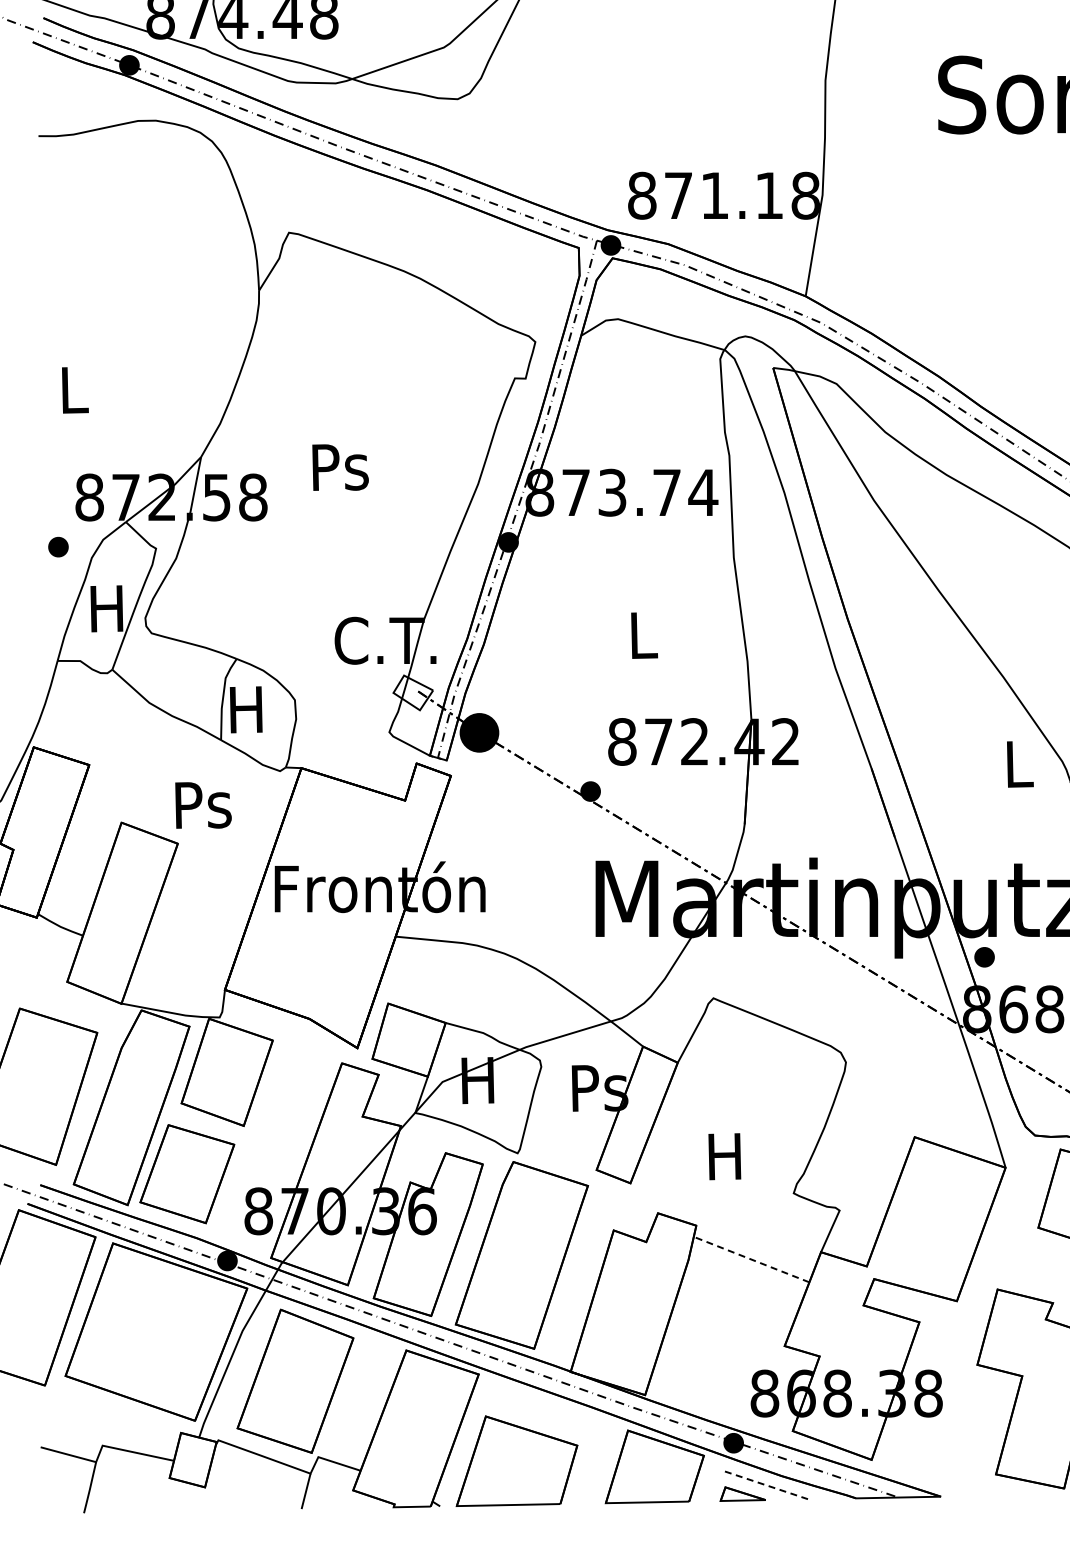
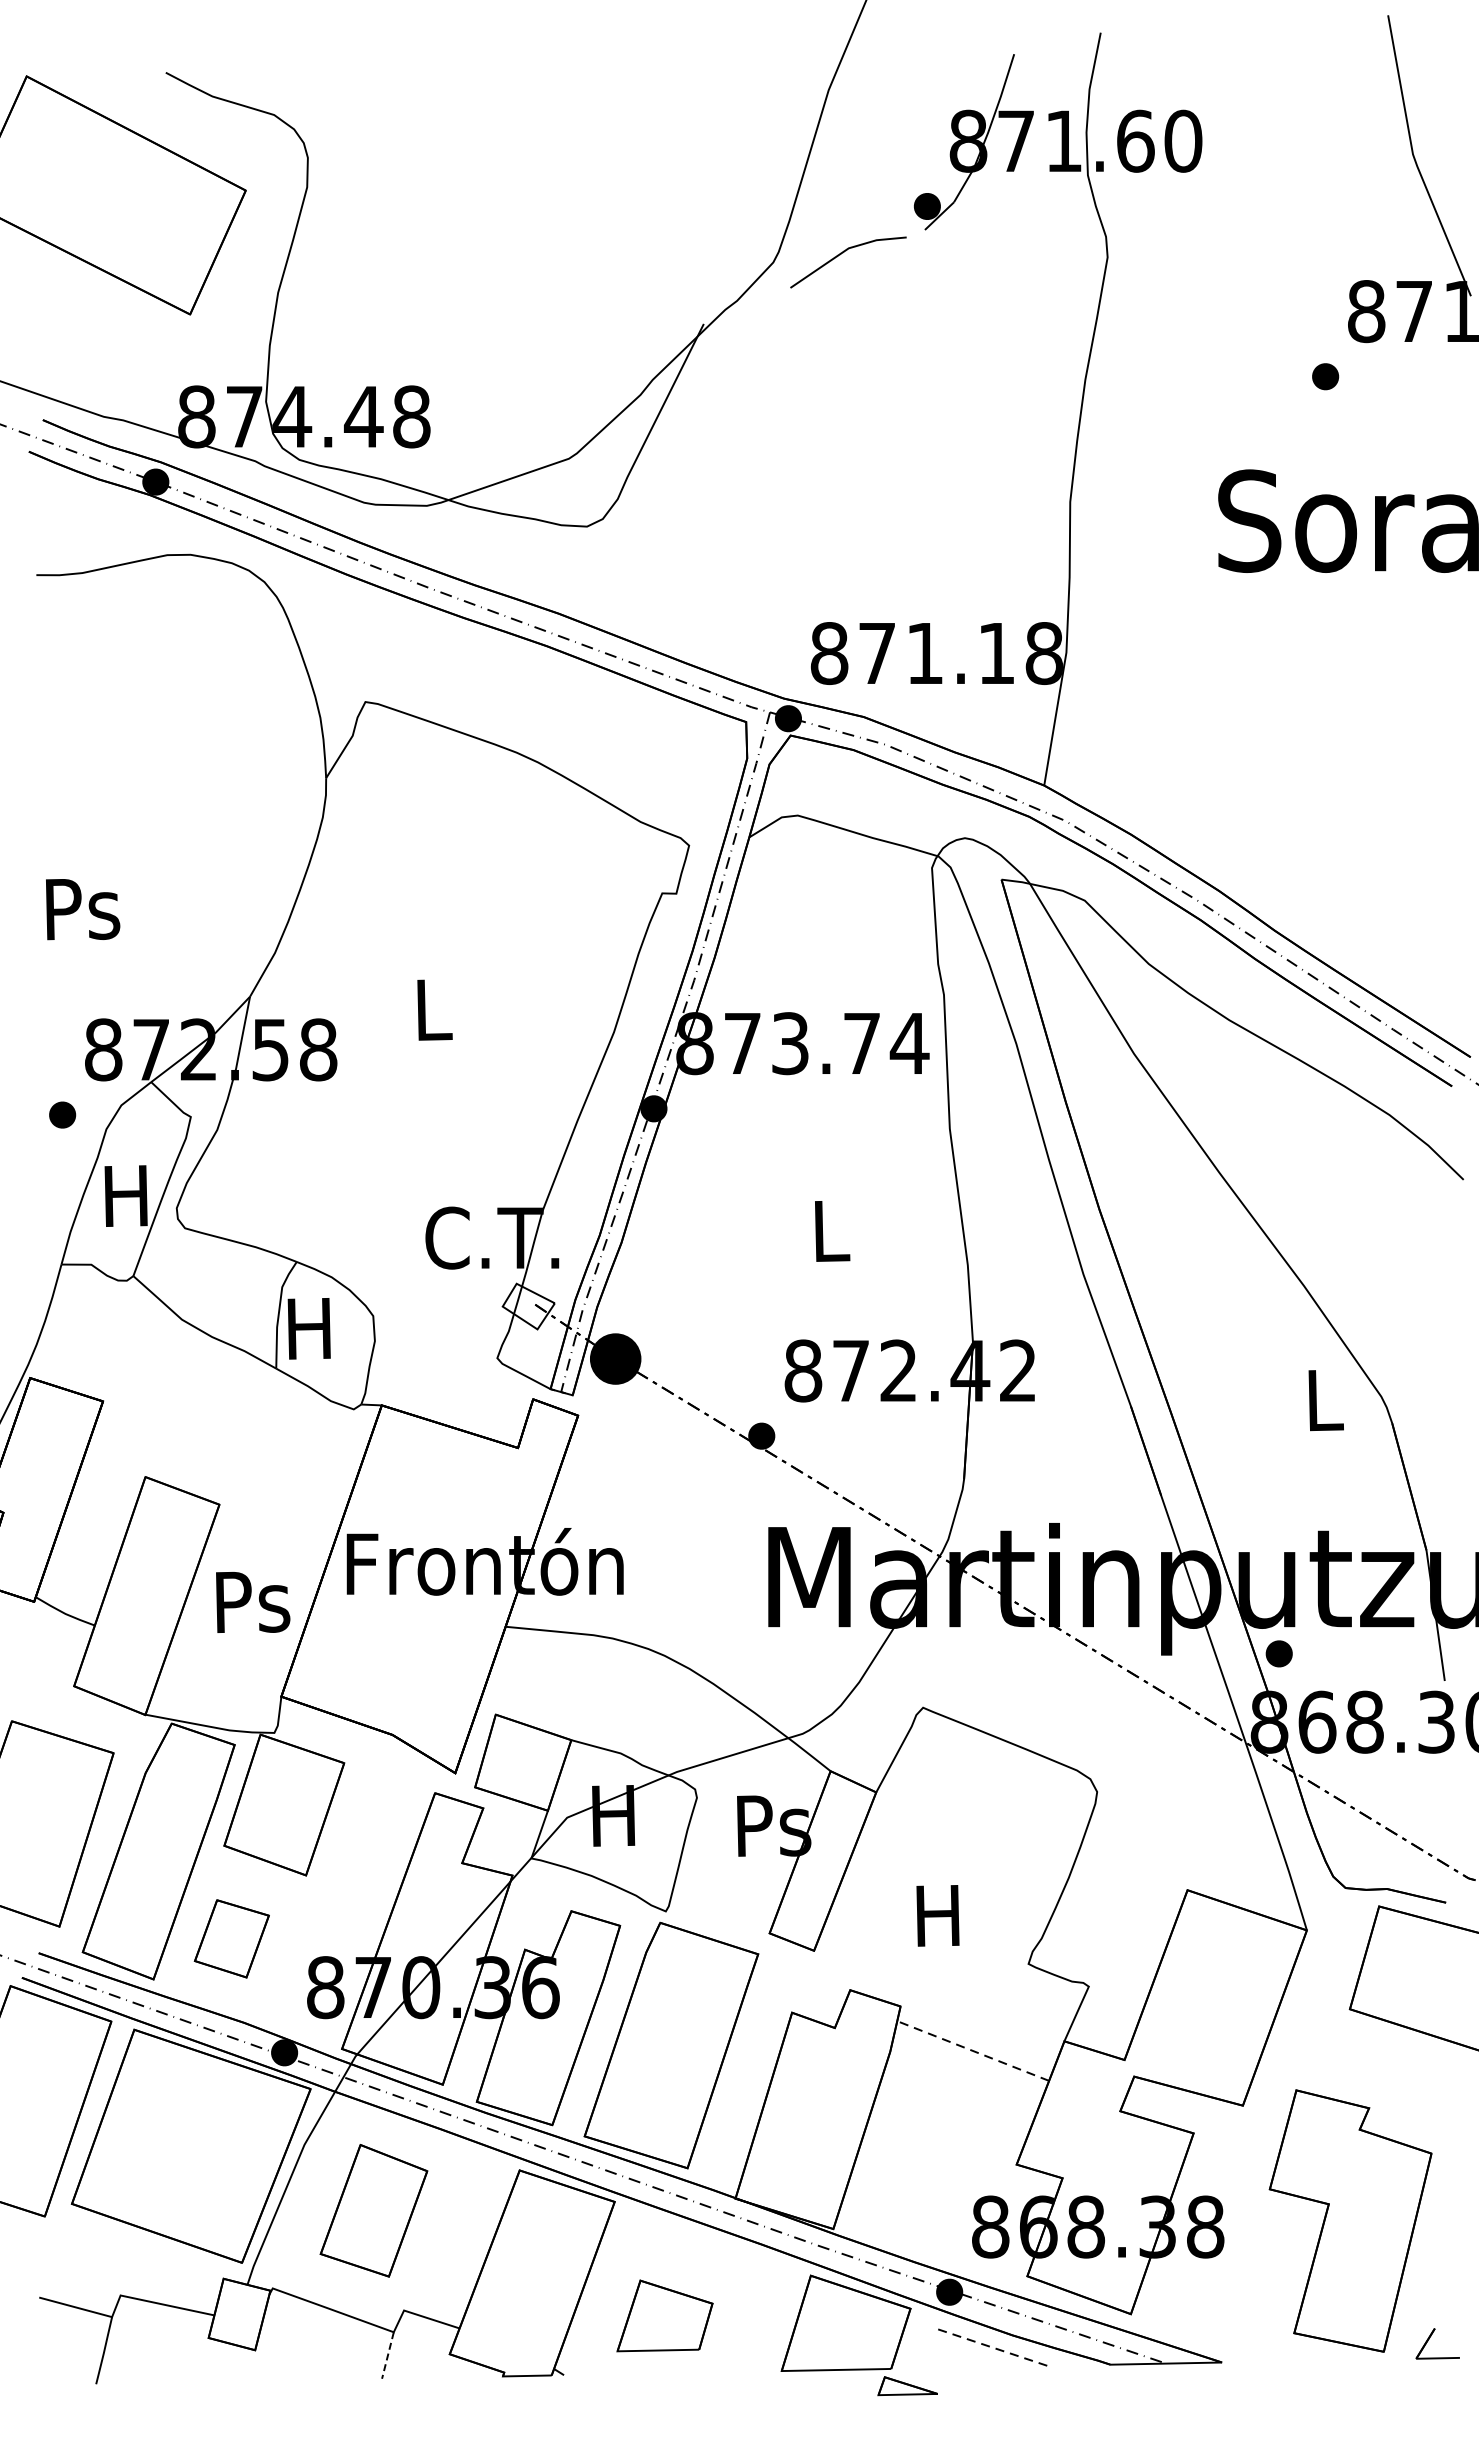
text: (74, 390) -> (83, 909), L -> Ps
text: (340, 467) -> (433, 1010), Ps -> L
text: (203, 805) -> (253, 1602), moved
part: (187, 1173) -> (231, 1938), size x0.6
part: (295, 1380) -> (373, 2210), size x0.7
part: (516, 1460) -> (664, 2315), size x0.6
line: (305, 1491) -> (387, 2355), solid -> dashed
part: (742, 1494) -> (907, 2386), moved

